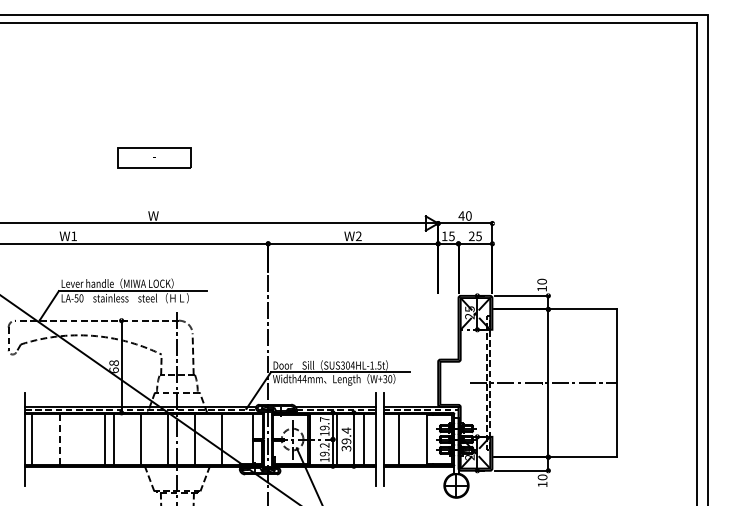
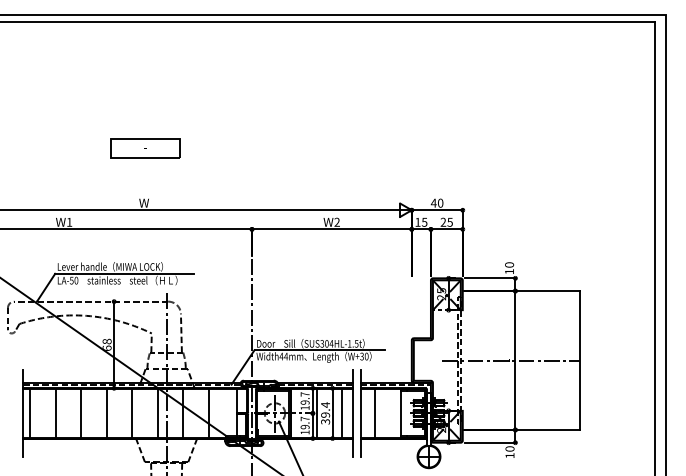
line: (59, 439) -> (55, 413), dashed -> solid
line: (104, 439) -> (81, 413), moved
text: (324, 445) -> (304, 418), 19.2 -> 19.7

